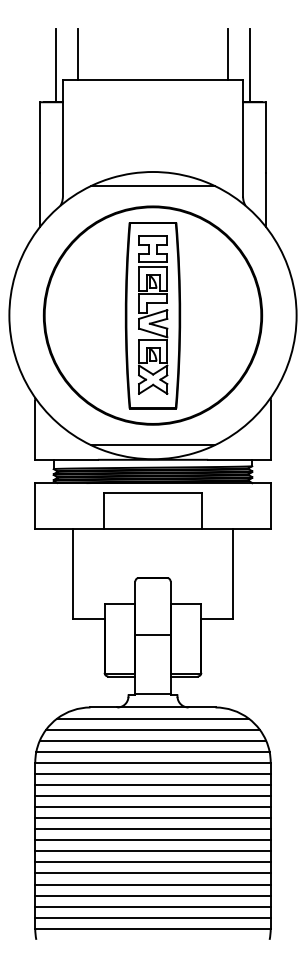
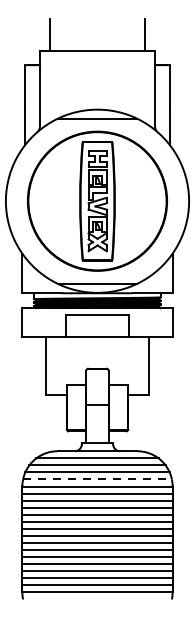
line: (55, 65) -> (35, 41), removed
line: (250, 65) -> (159, 41), removed
line: (153, 751) -> (97, 479), solid -> dashed

